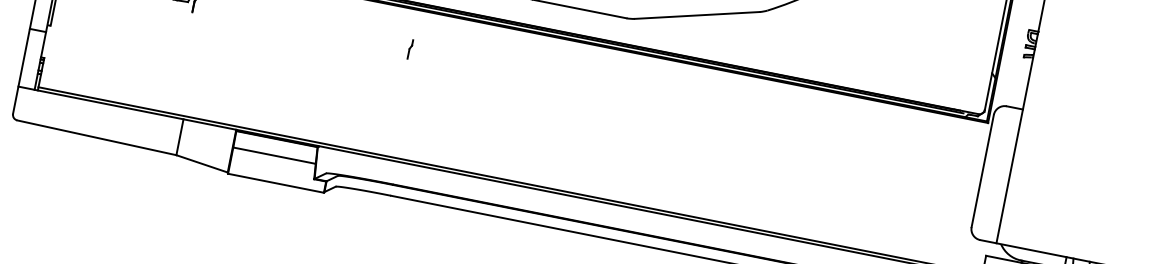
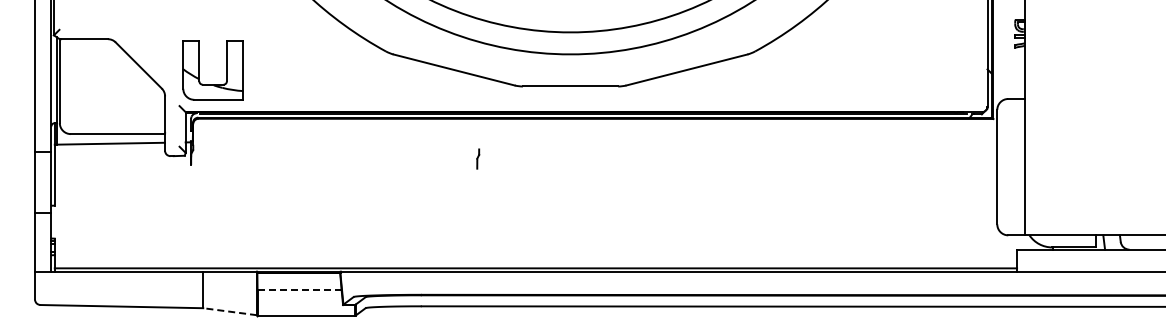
line: (410, 48) -> (478, 158), moved
line: (275, 155) -> (300, 289), solid -> dashed
line: (201, 163) -> (229, 311), solid -> dashed

